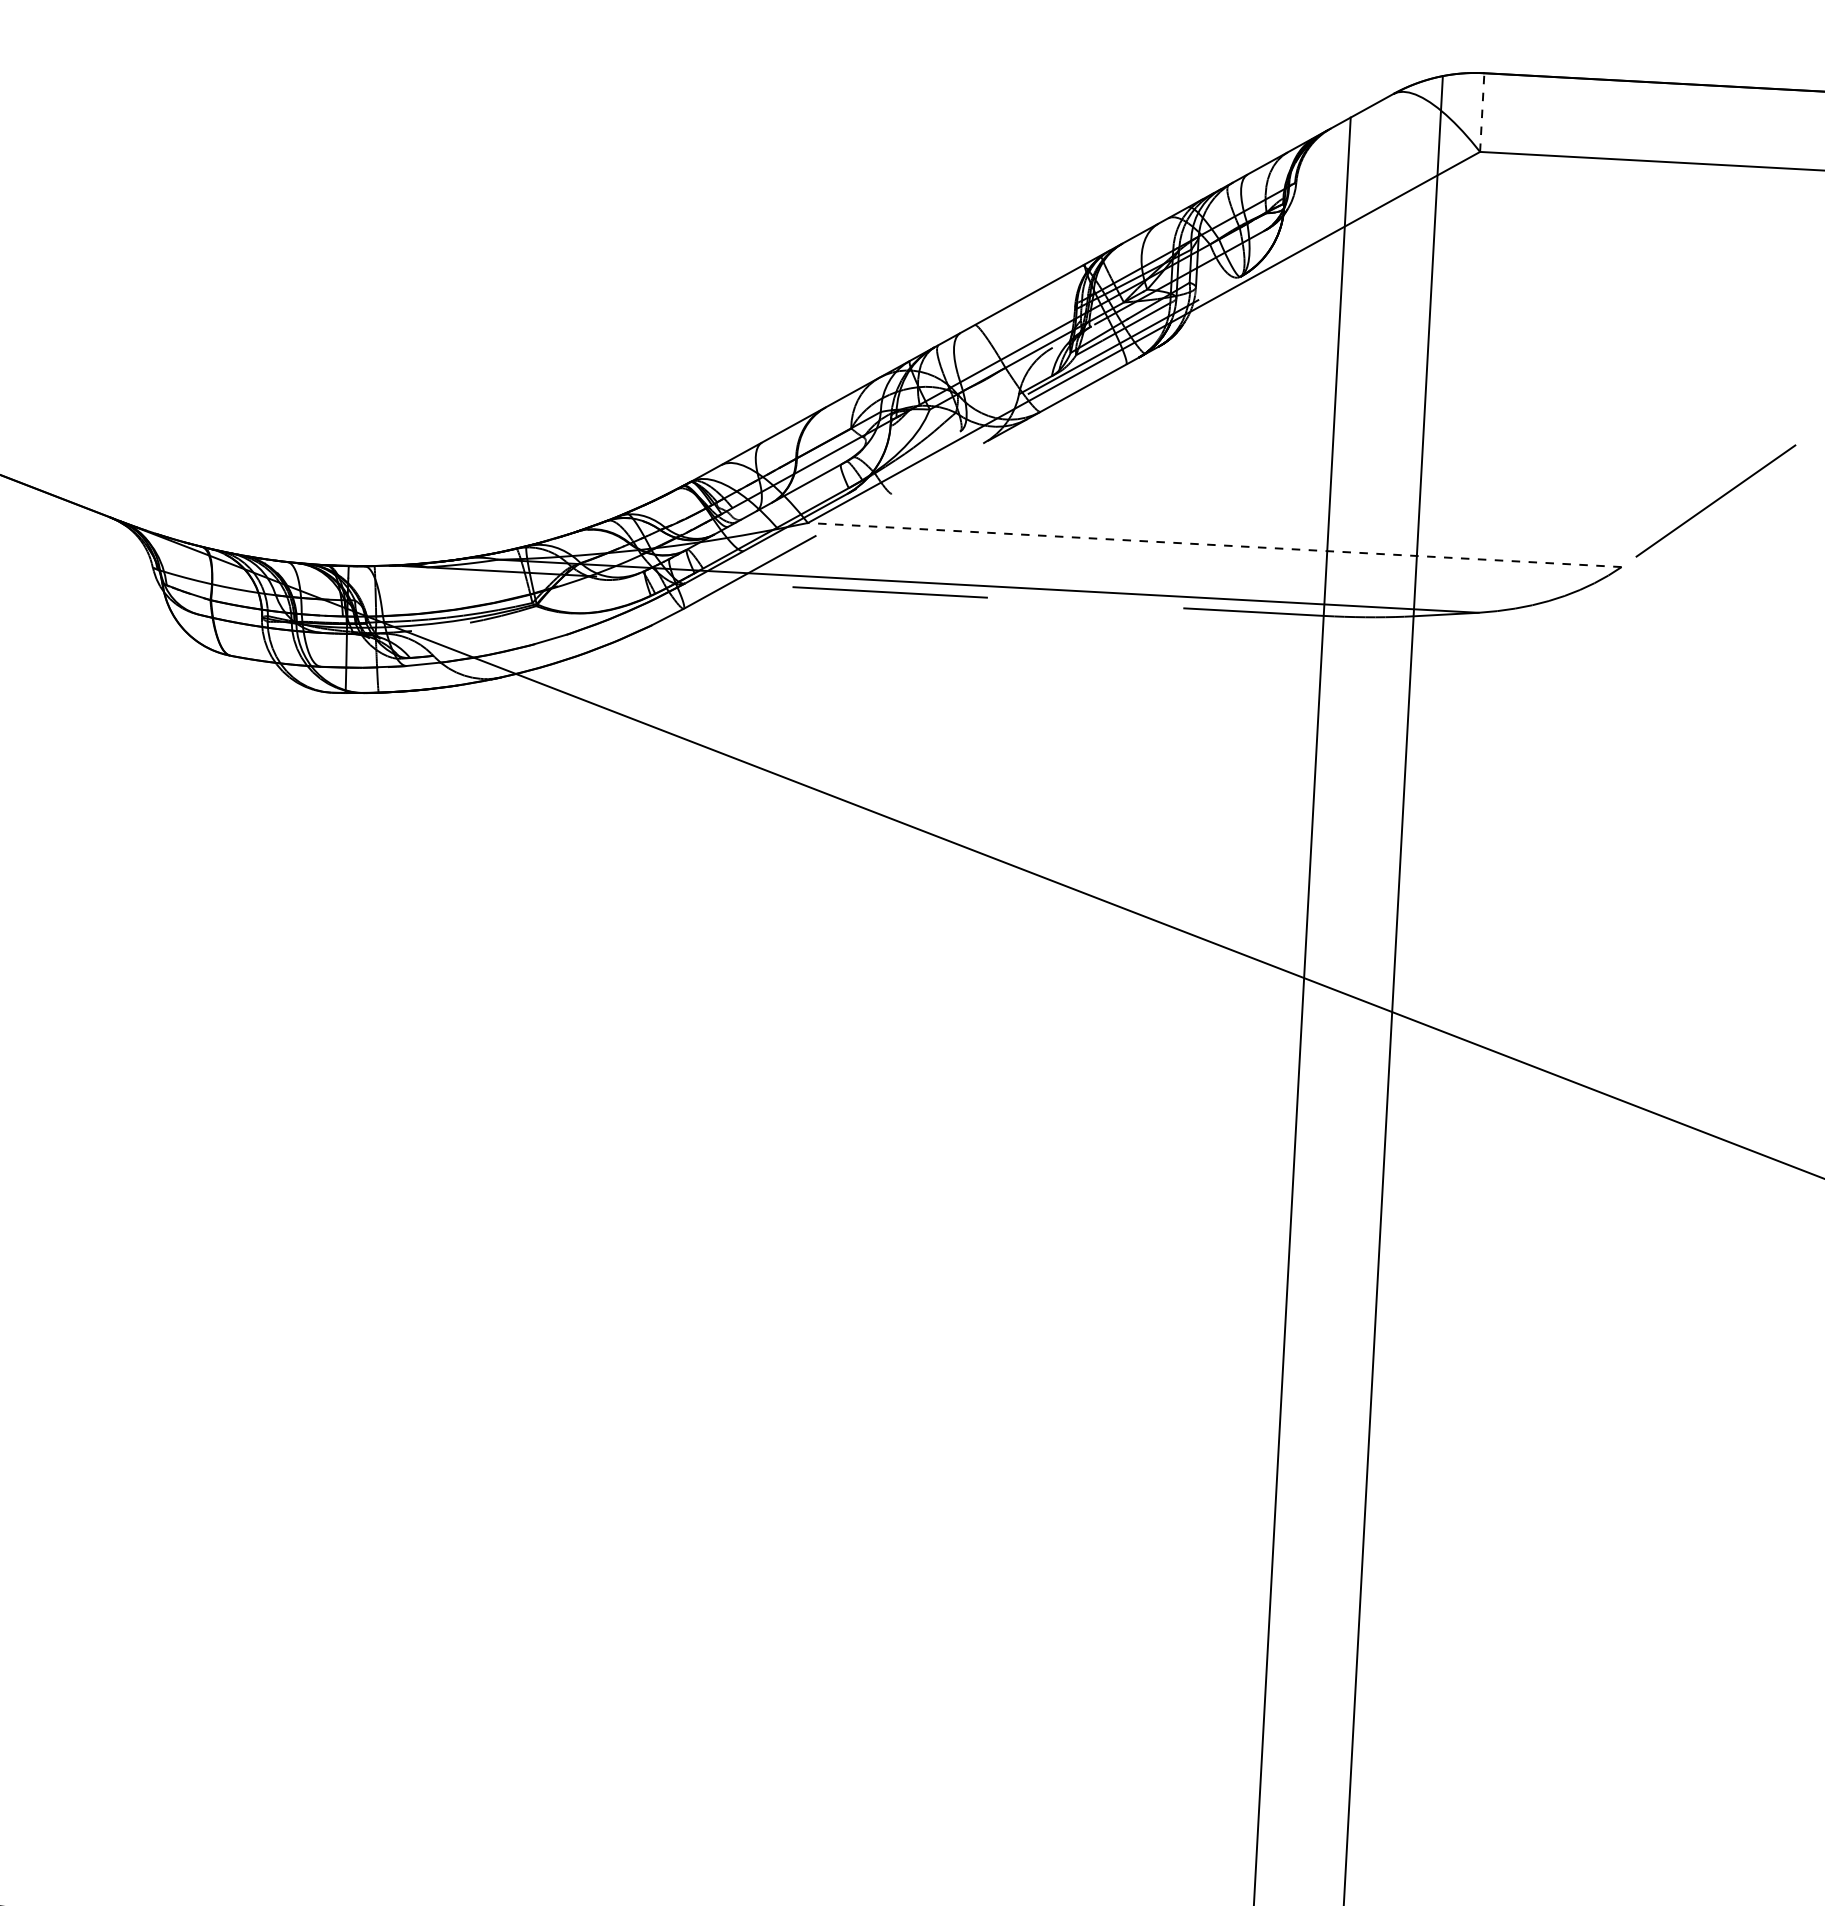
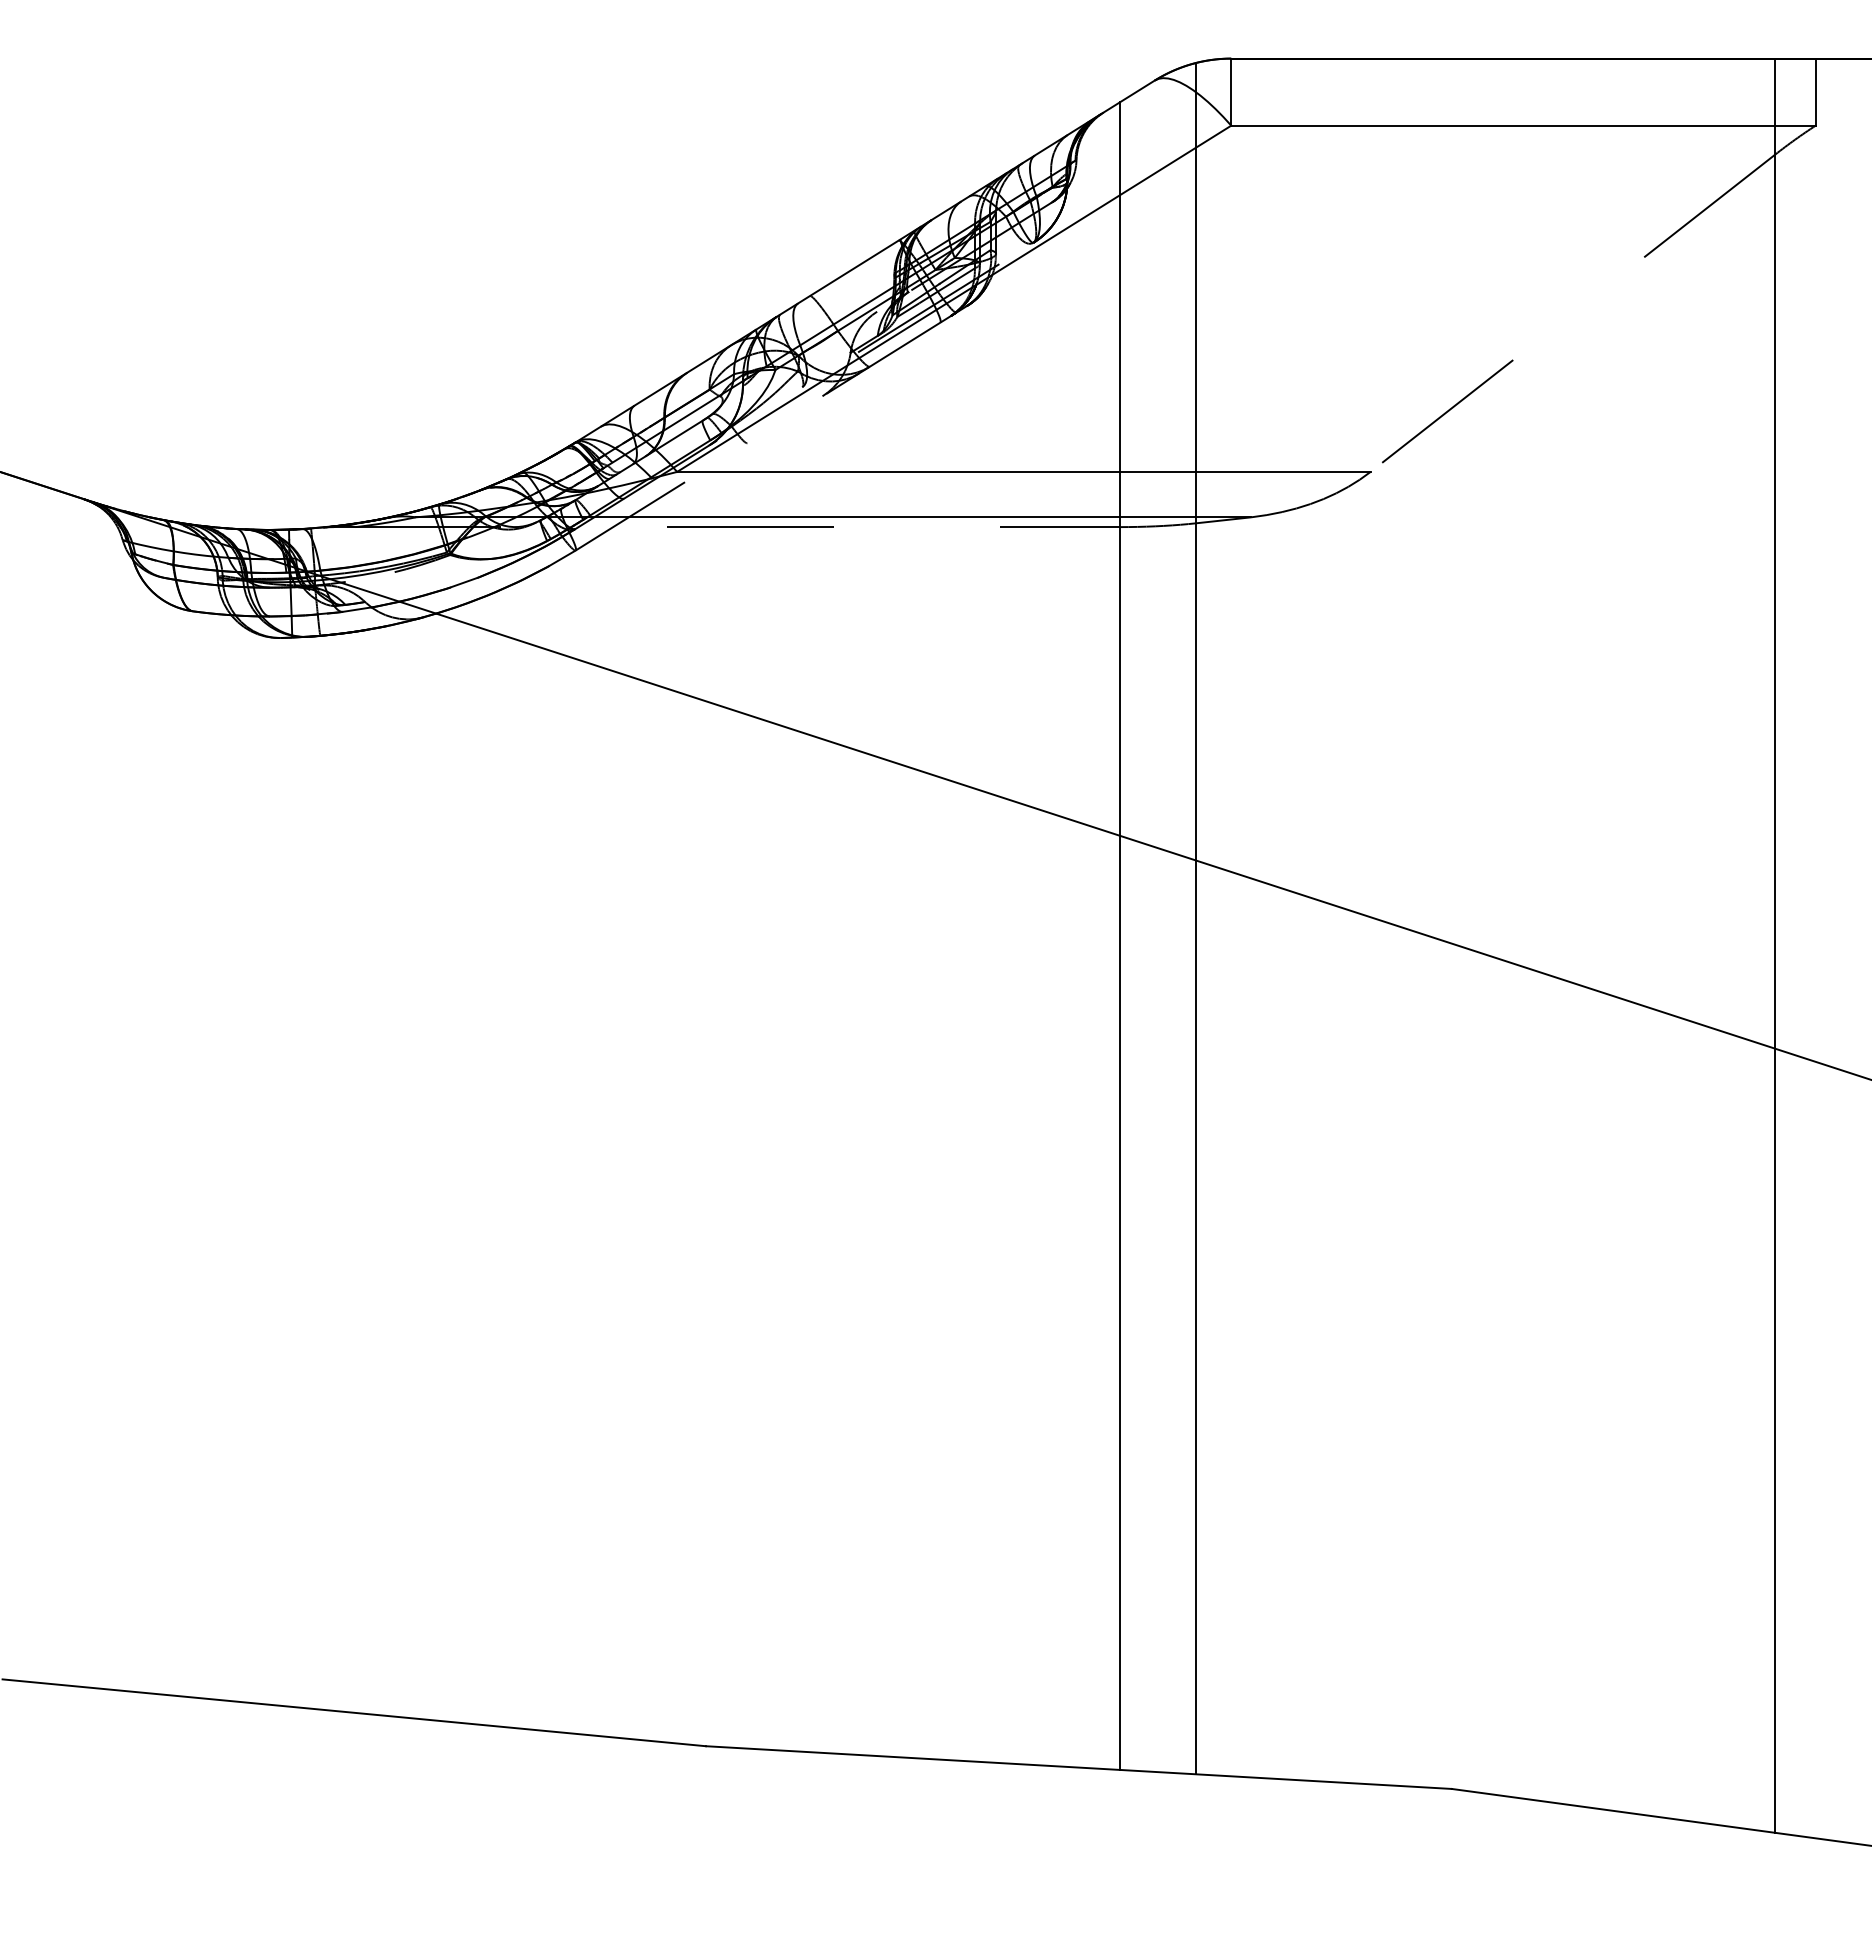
line: (1482, 113) -> (1231, 92), dashed -> solid
line: (1214, 544) -> (1023, 471), dashed -> solid

